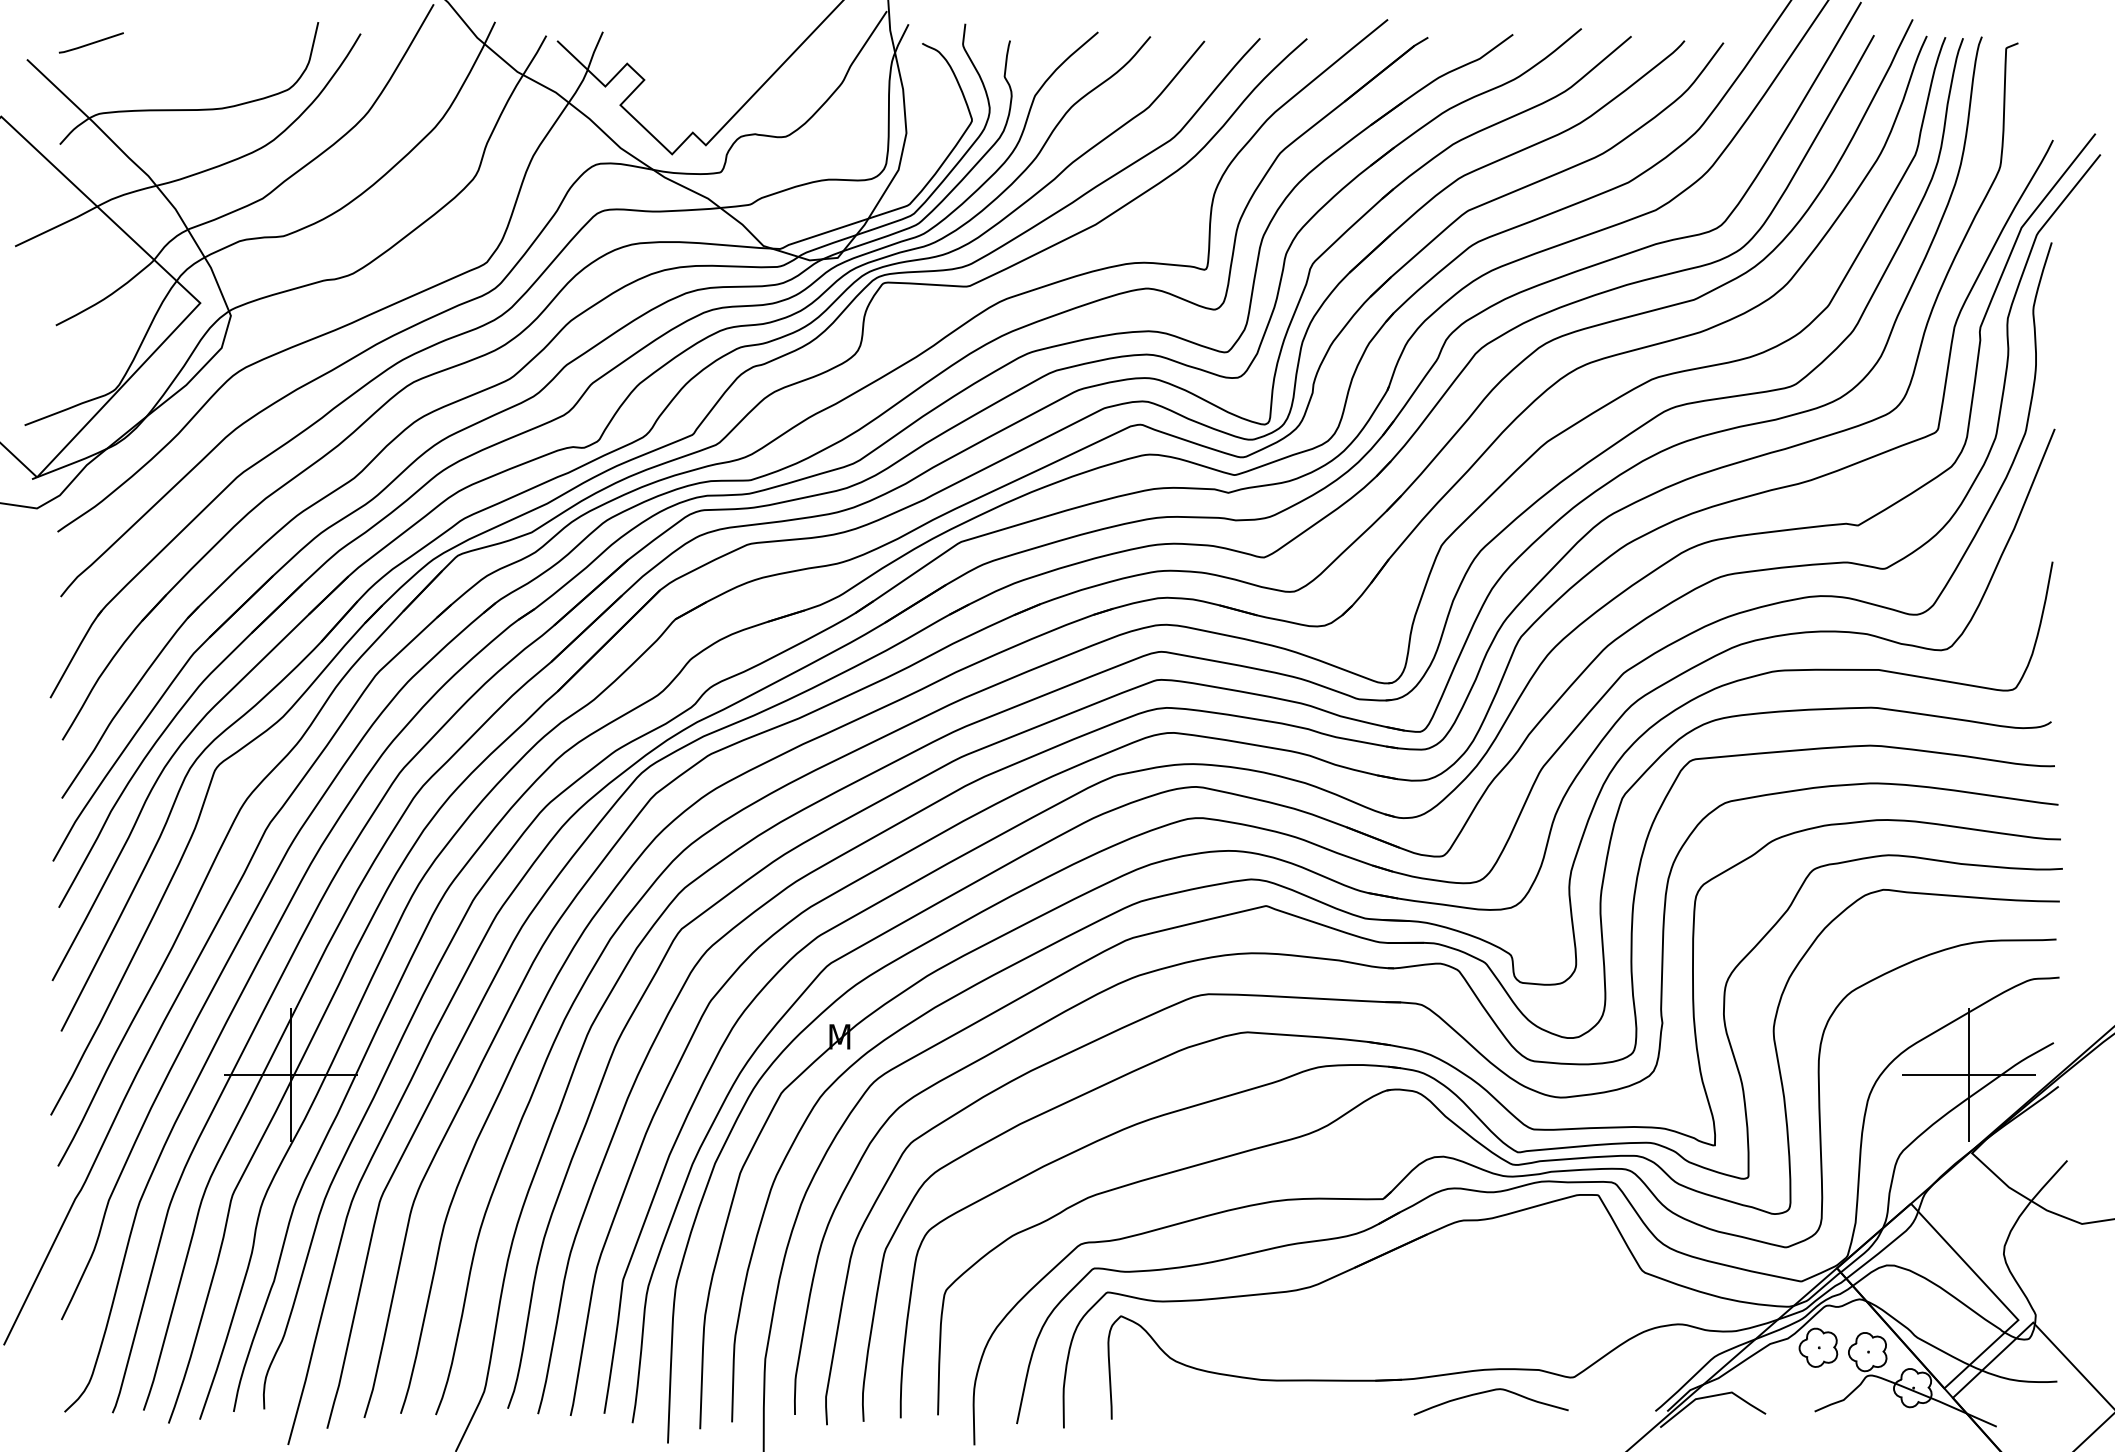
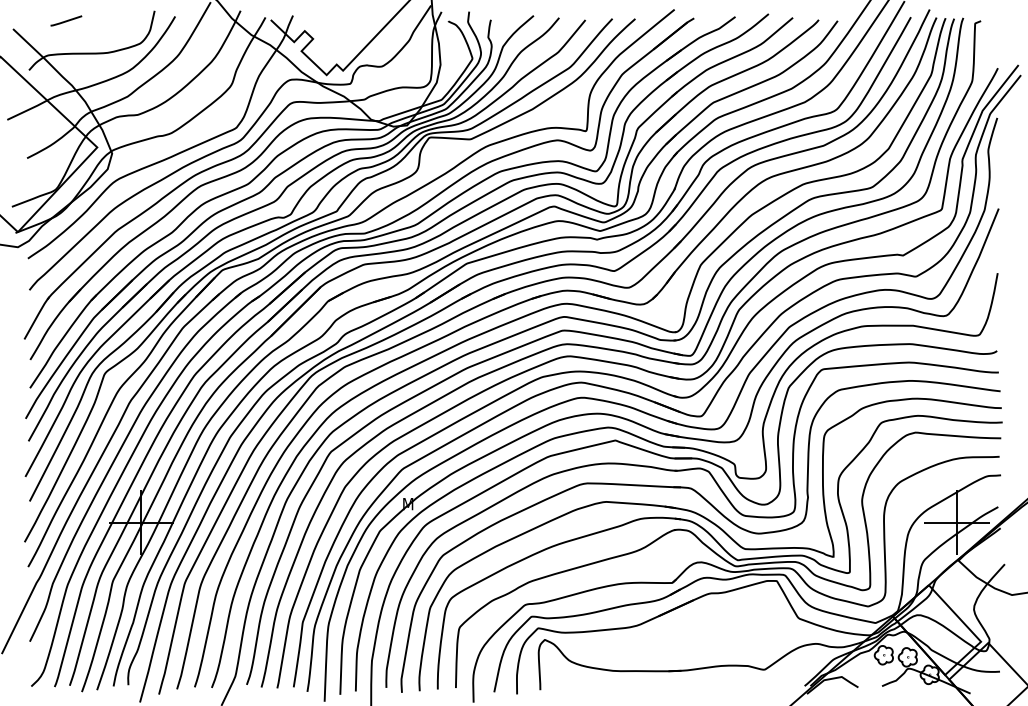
line: (91, 41) -> (66, 20), moved
curve: (1488, 1393) -> (723, 677), removed

